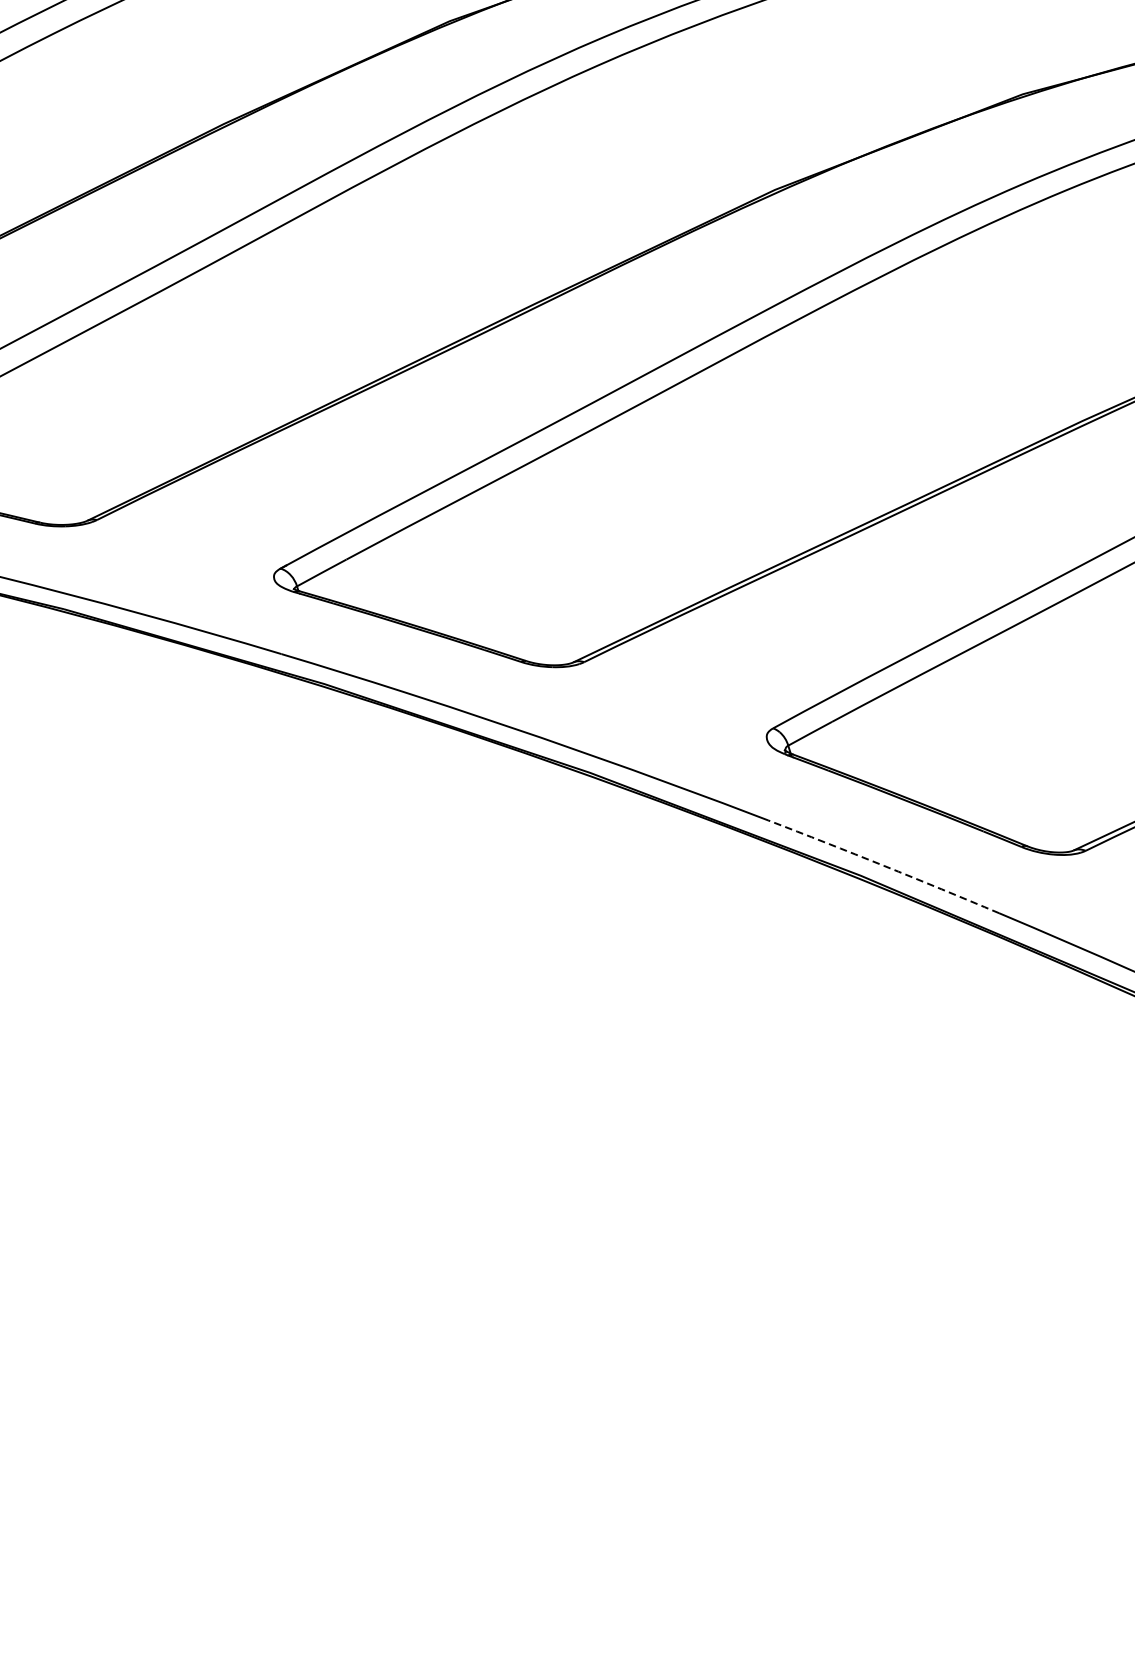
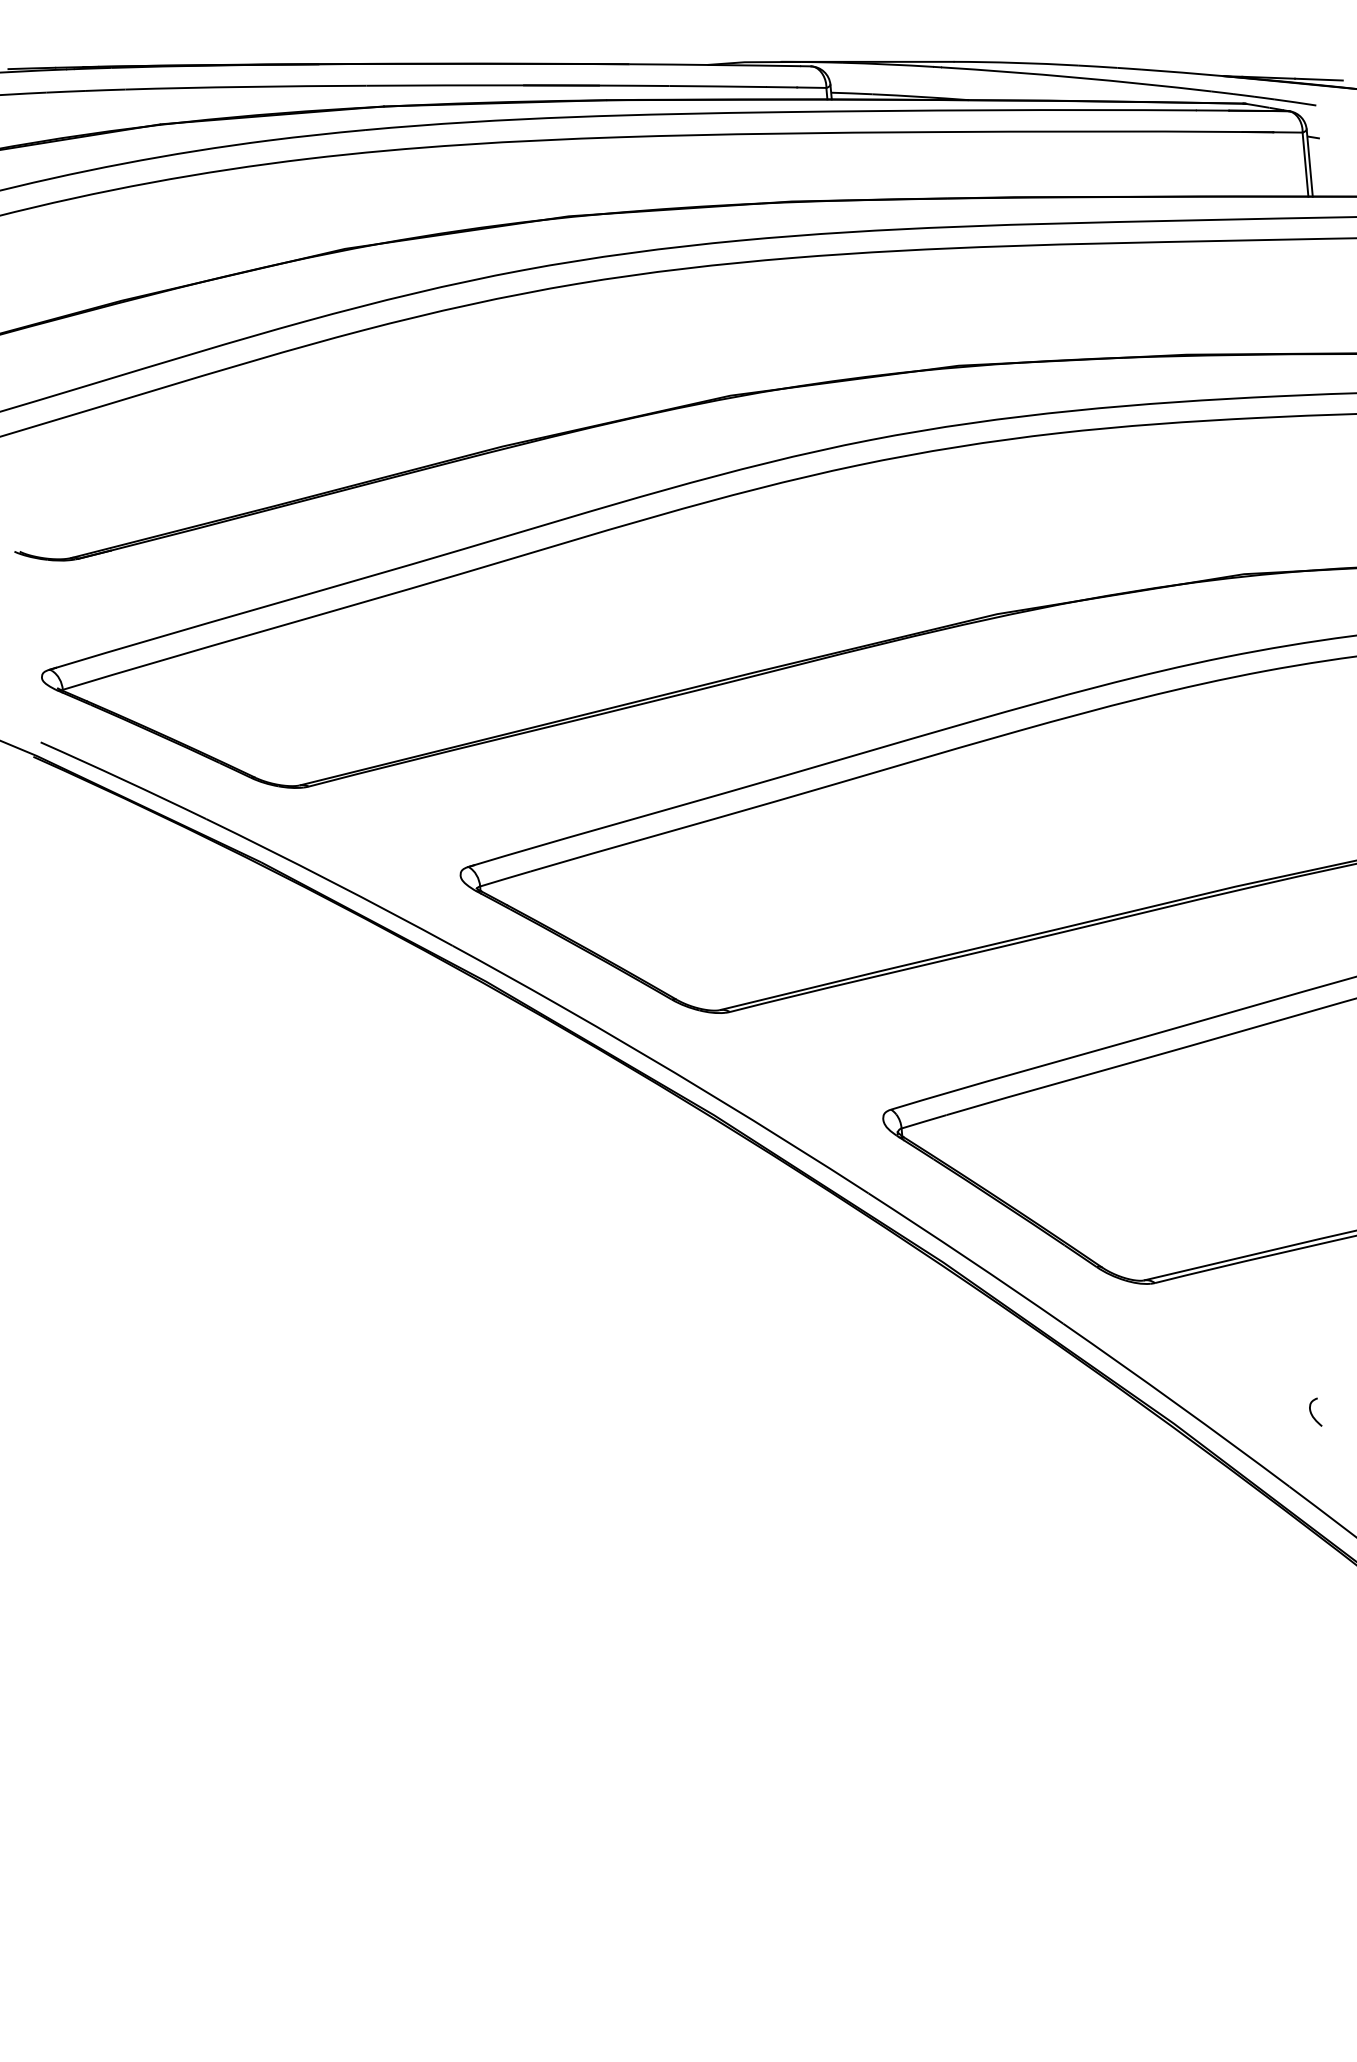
arc: (884, 865) -> (966, 1257), dashed -> solid

